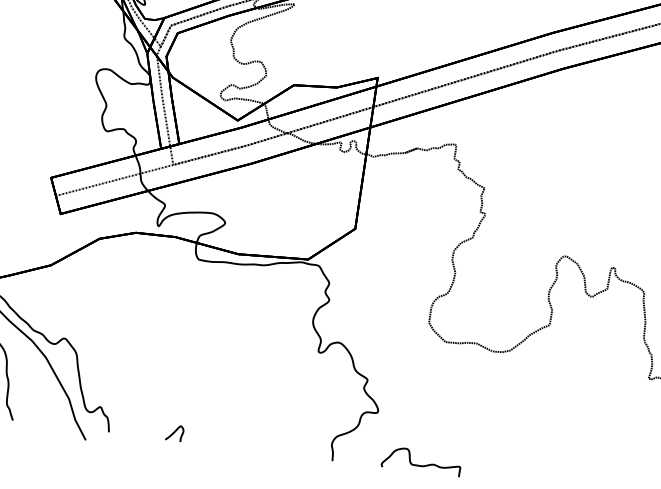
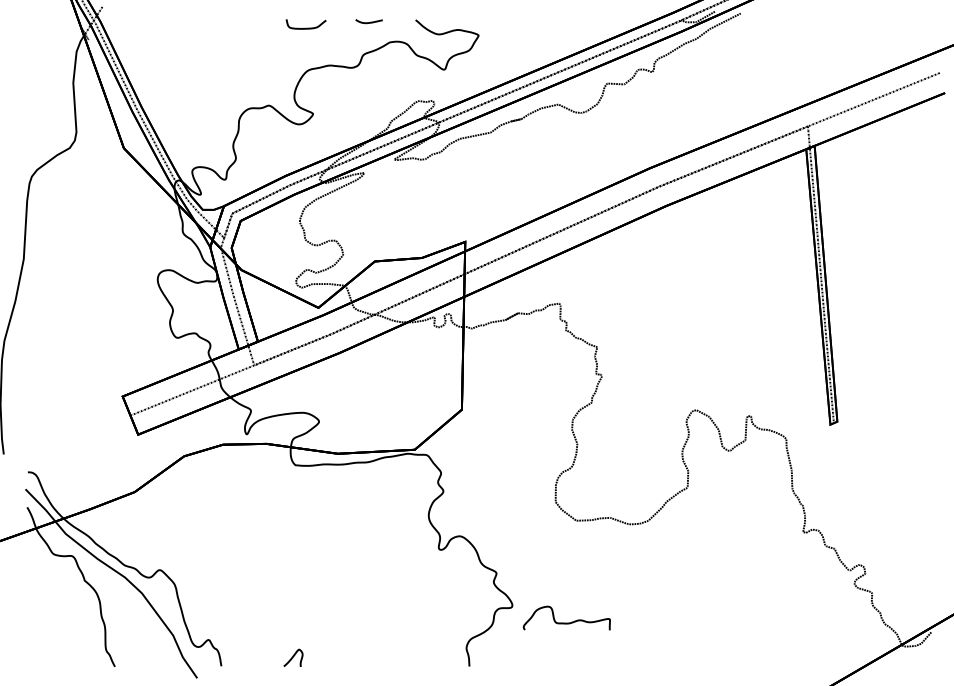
part: (421, 460) -> (566, 617), moved

